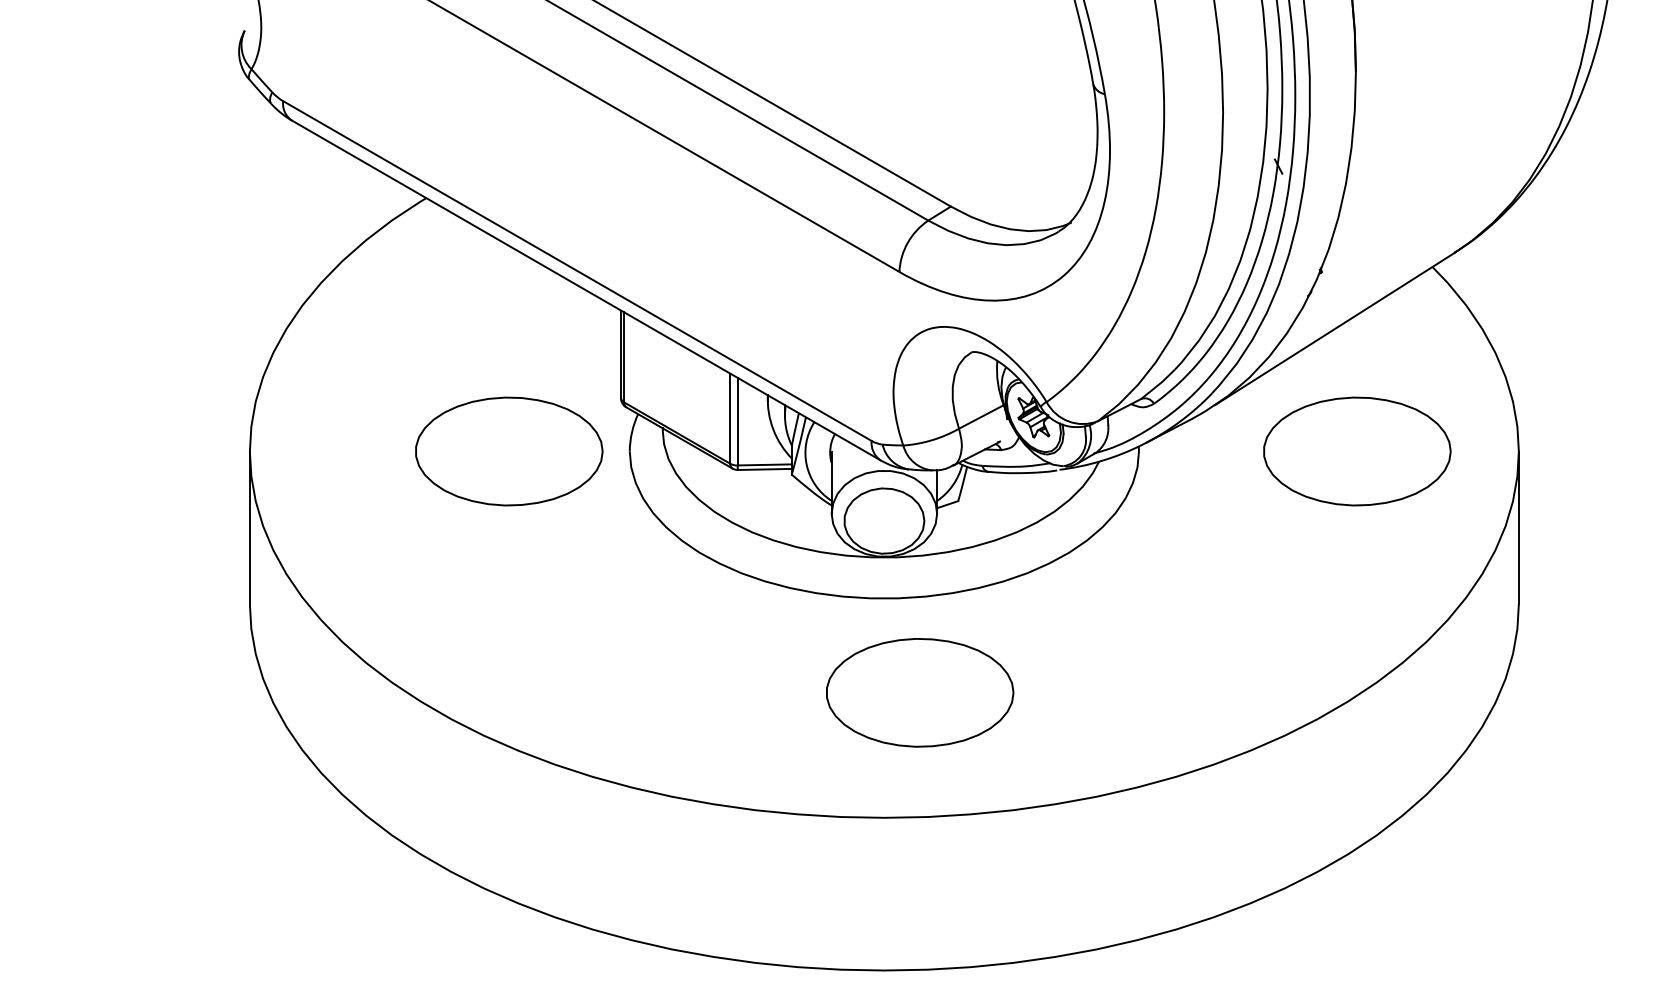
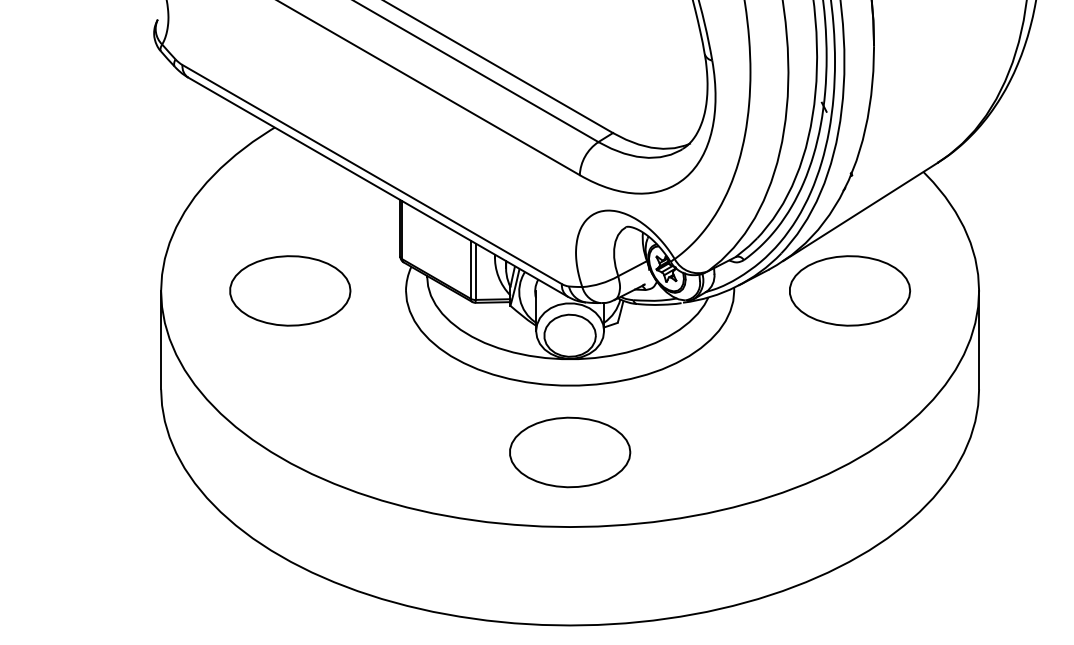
part: (509, 450) -> (290, 290), moved
part: (1356, 450) -> (849, 290), moved
part: (920, 692) -> (570, 452), moved

